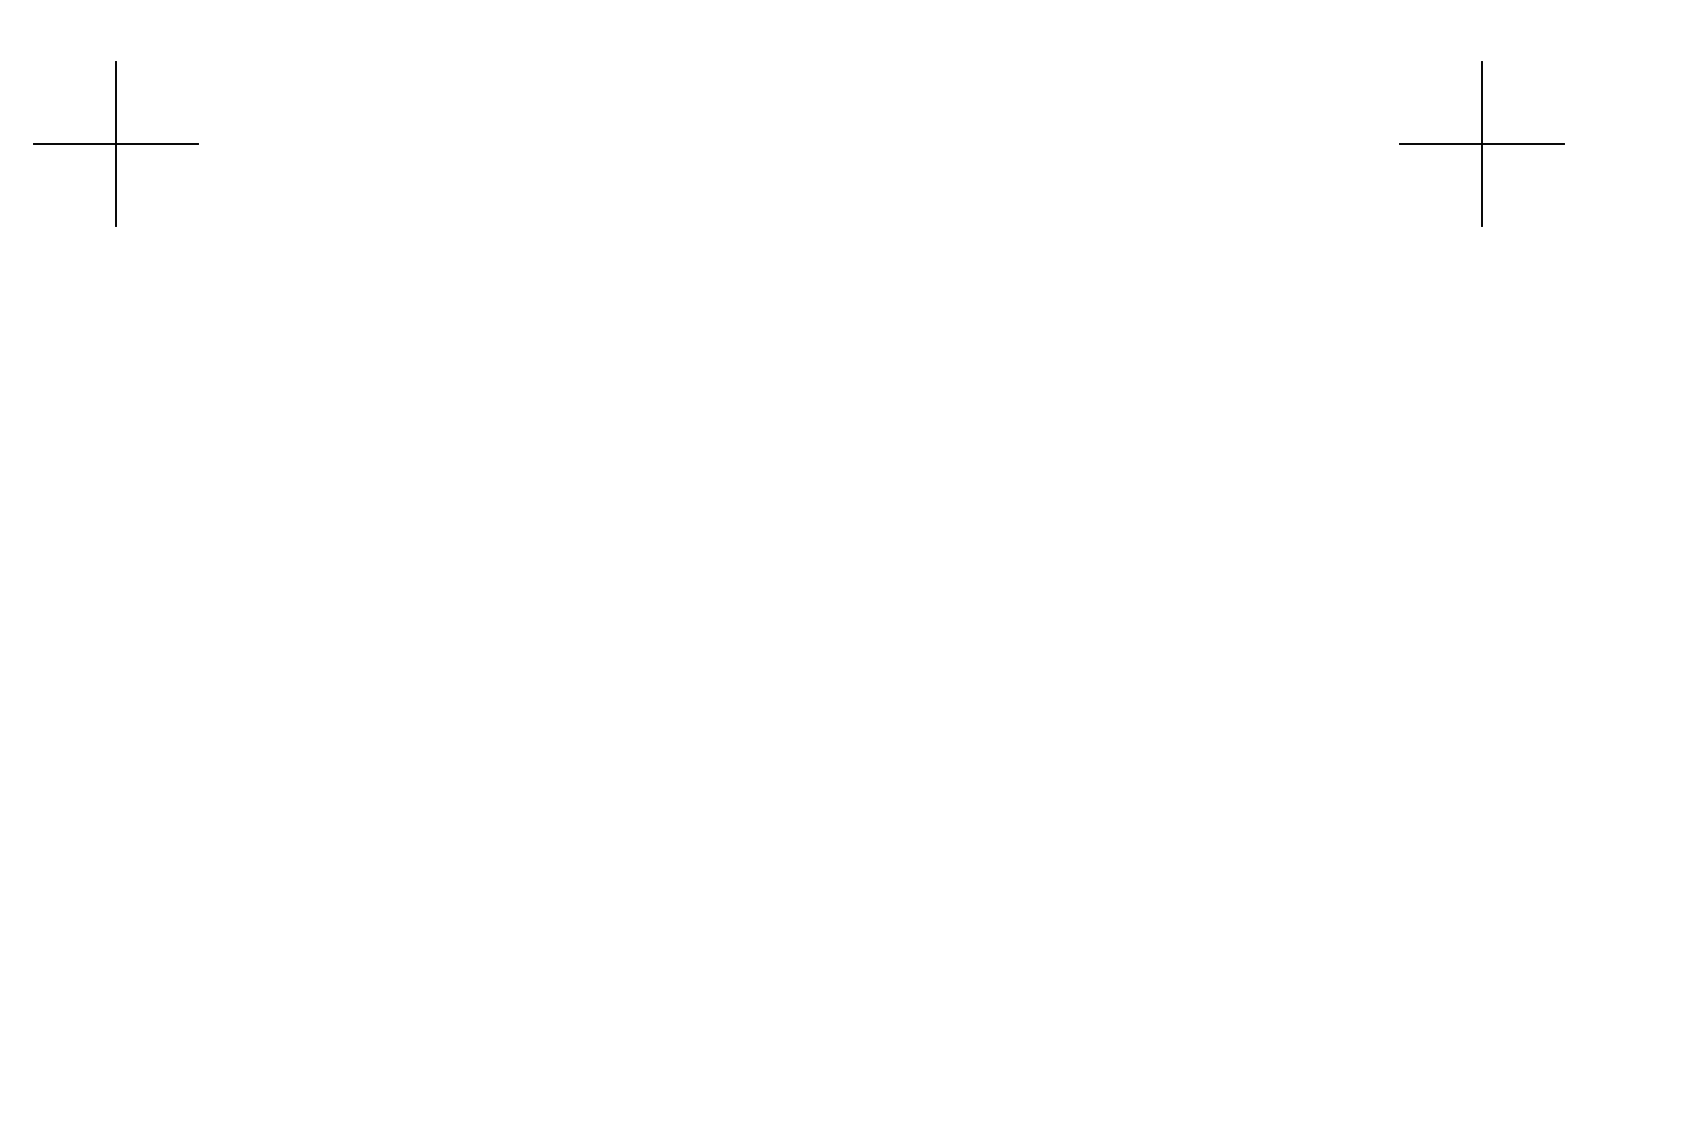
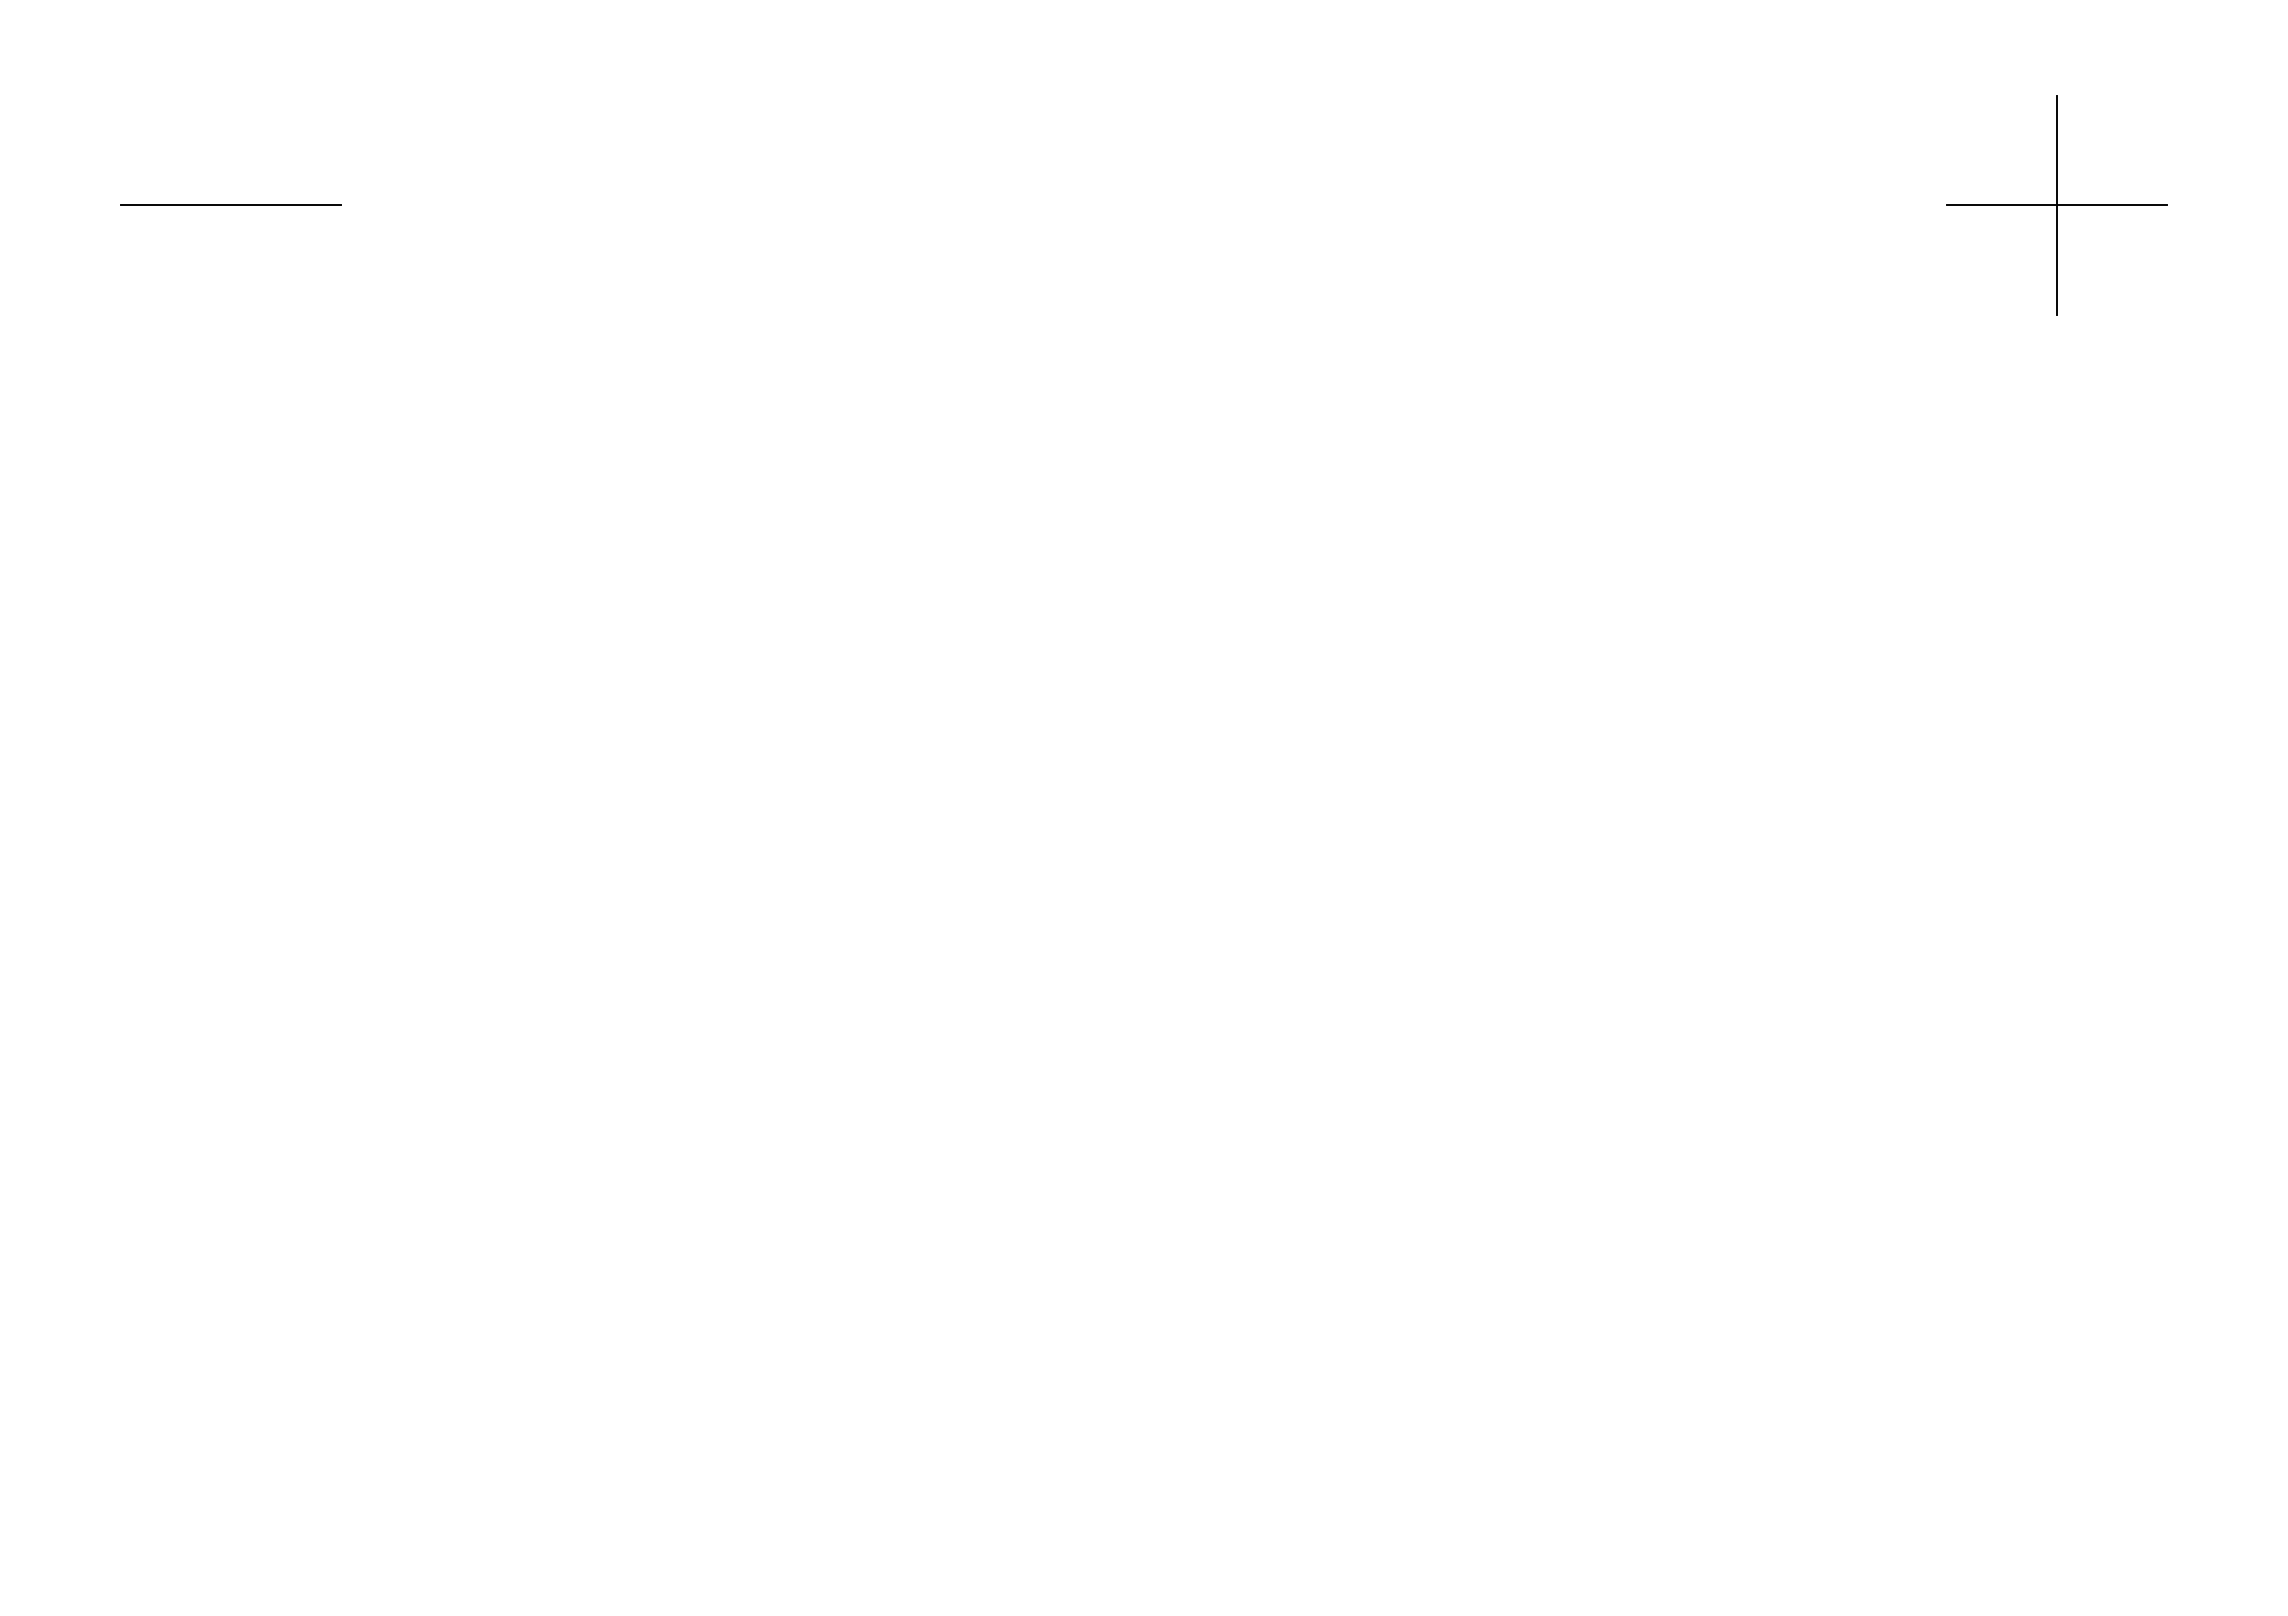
line: (115, 143) -> (230, 204), removed

